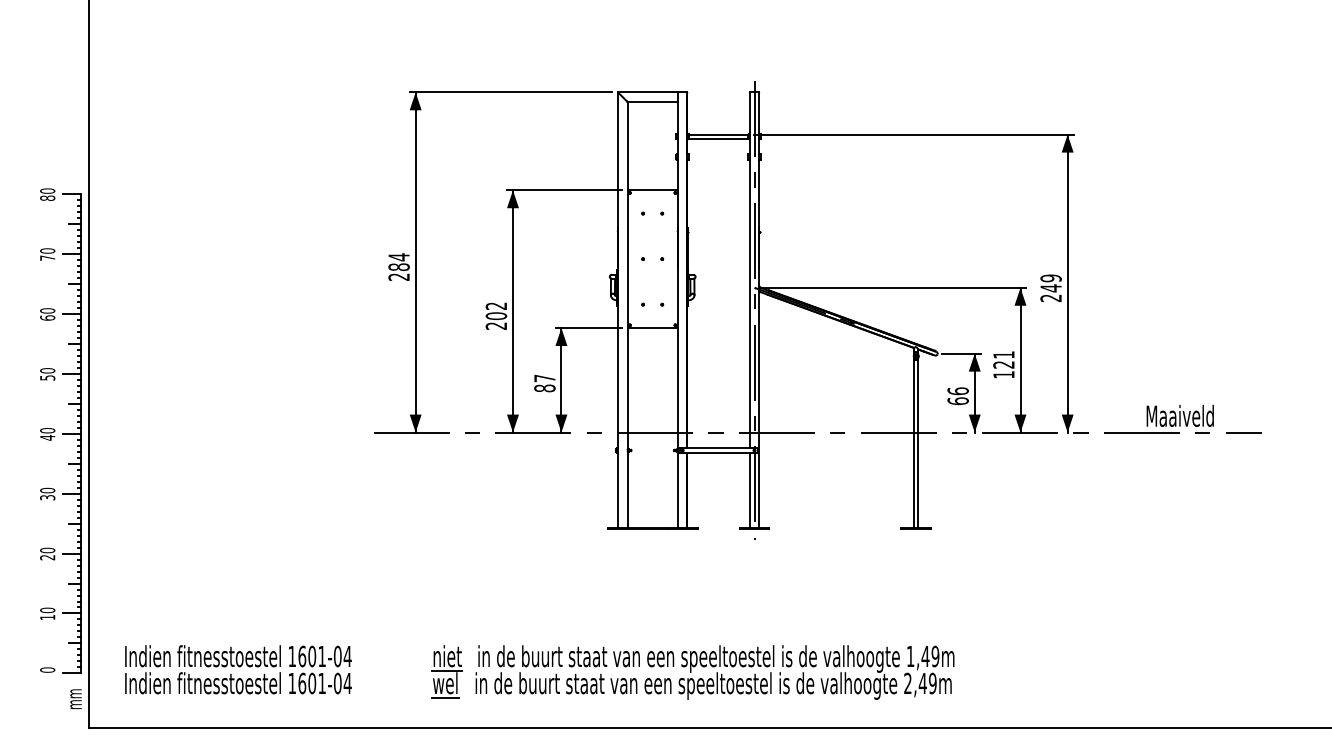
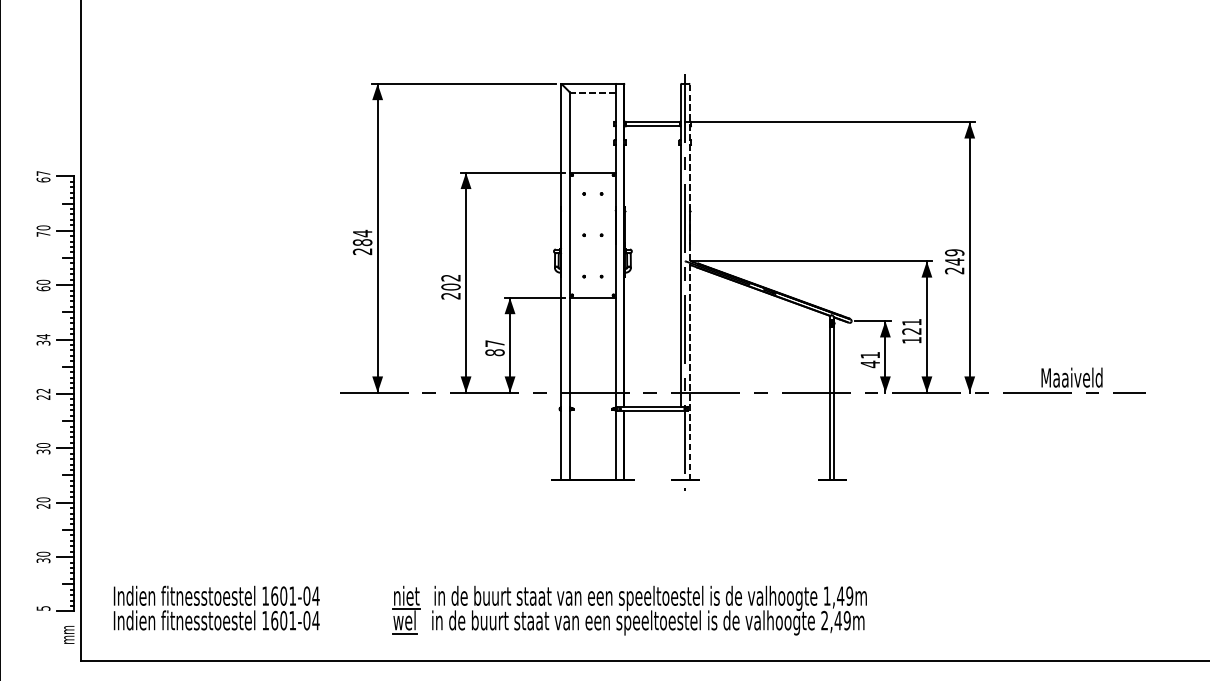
line: (652, 101) -> (592, 92), solid -> dashed
text: (47, 194) -> (43, 176), 80 -> 67
line: (759, 310) -> (689, 281), solid -> dashed
text: (47, 373) -> (43, 339), 50 -> 34
text: (957, 396) -> (869, 360), 66 -> 41
text: (47, 434) -> (43, 394), 40 -> 22
line: (749, 490) -> (680, 445), removed
text: (47, 617) -> (43, 560), 10 -> 30
text: (47, 669) -> (43, 607), 0 -> 5

